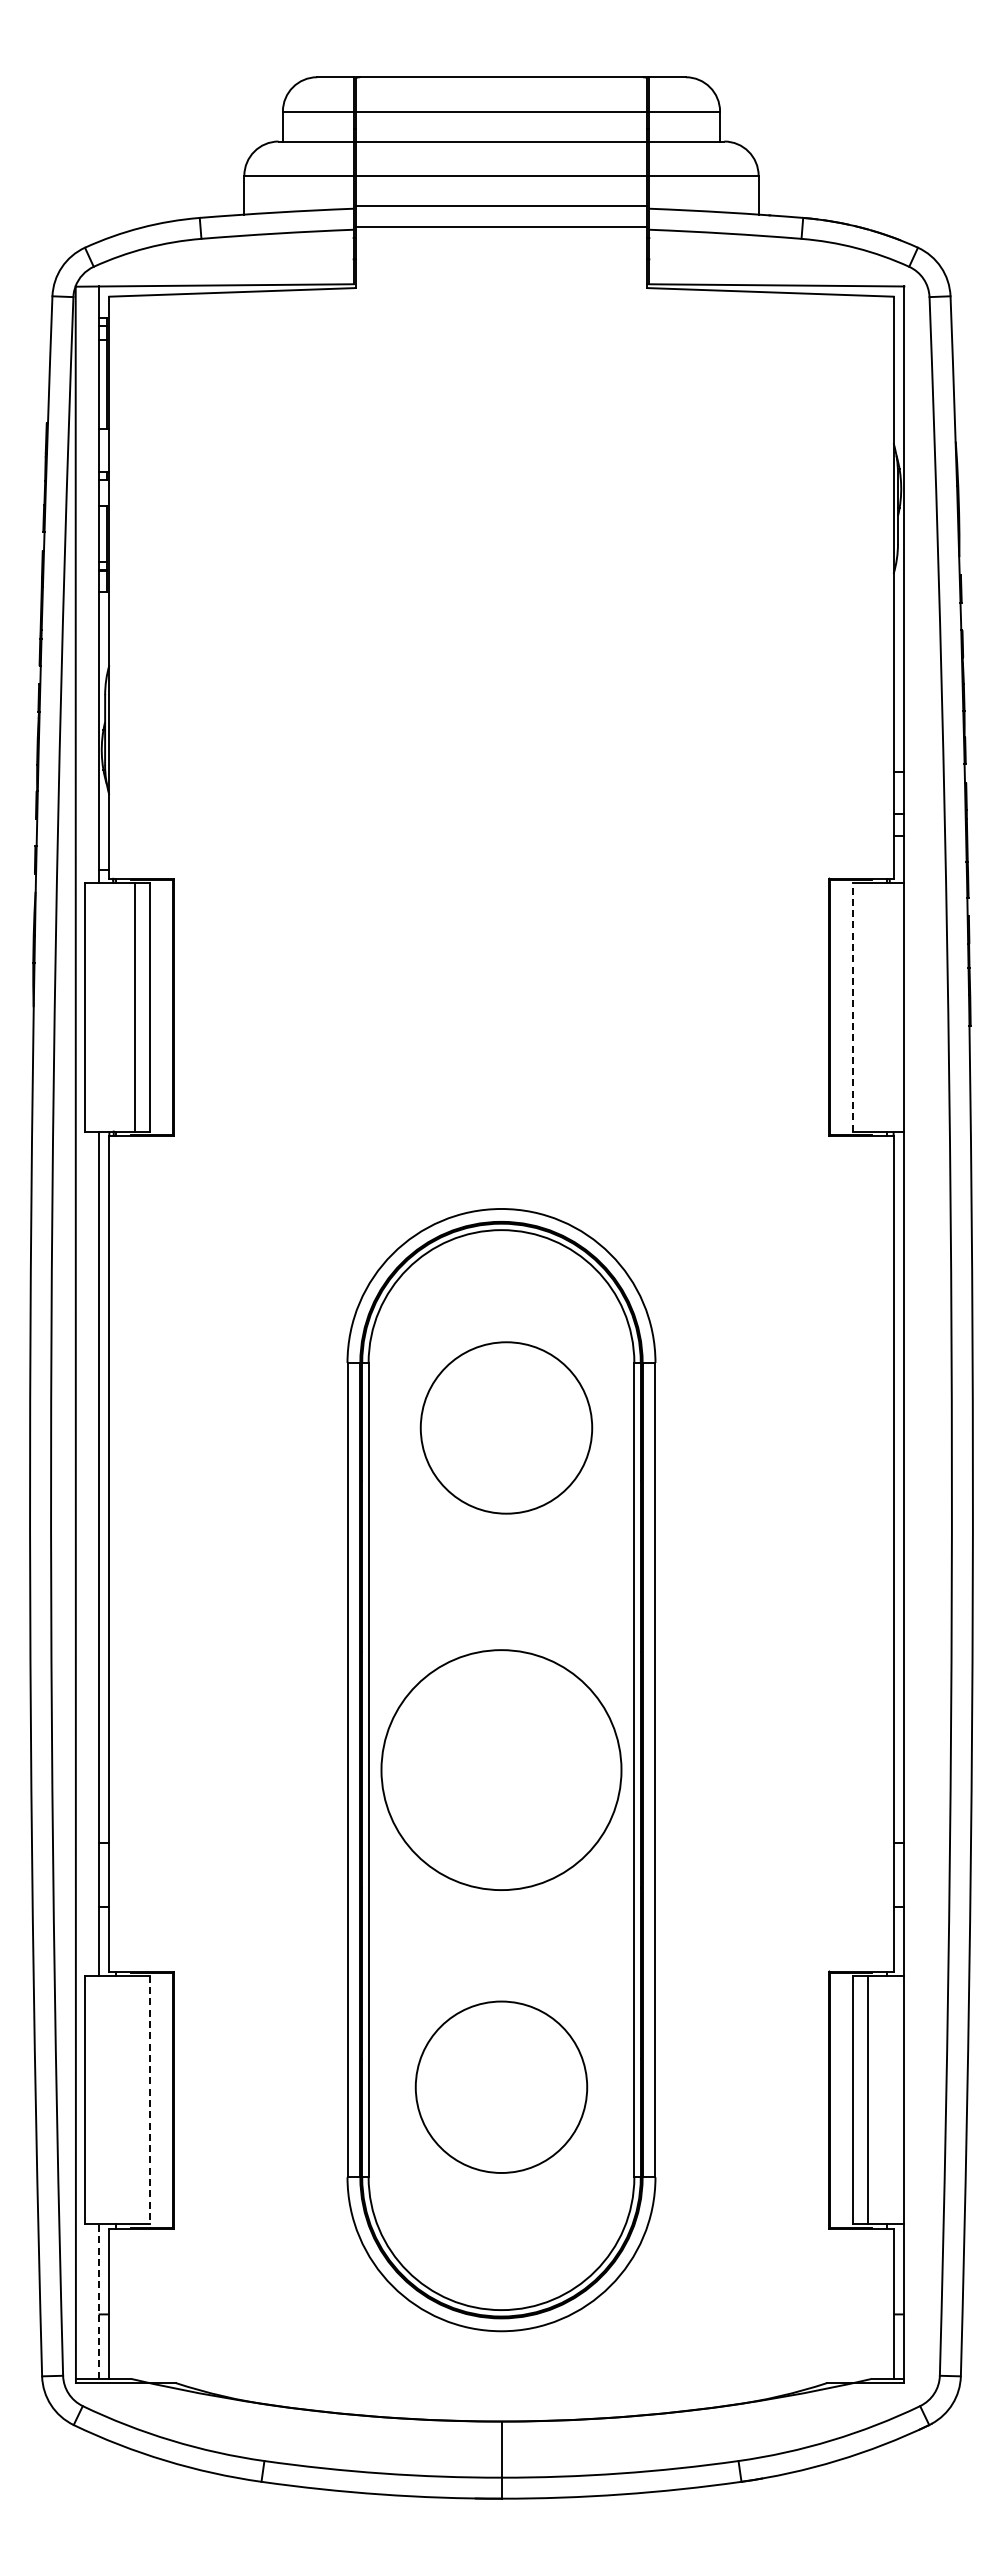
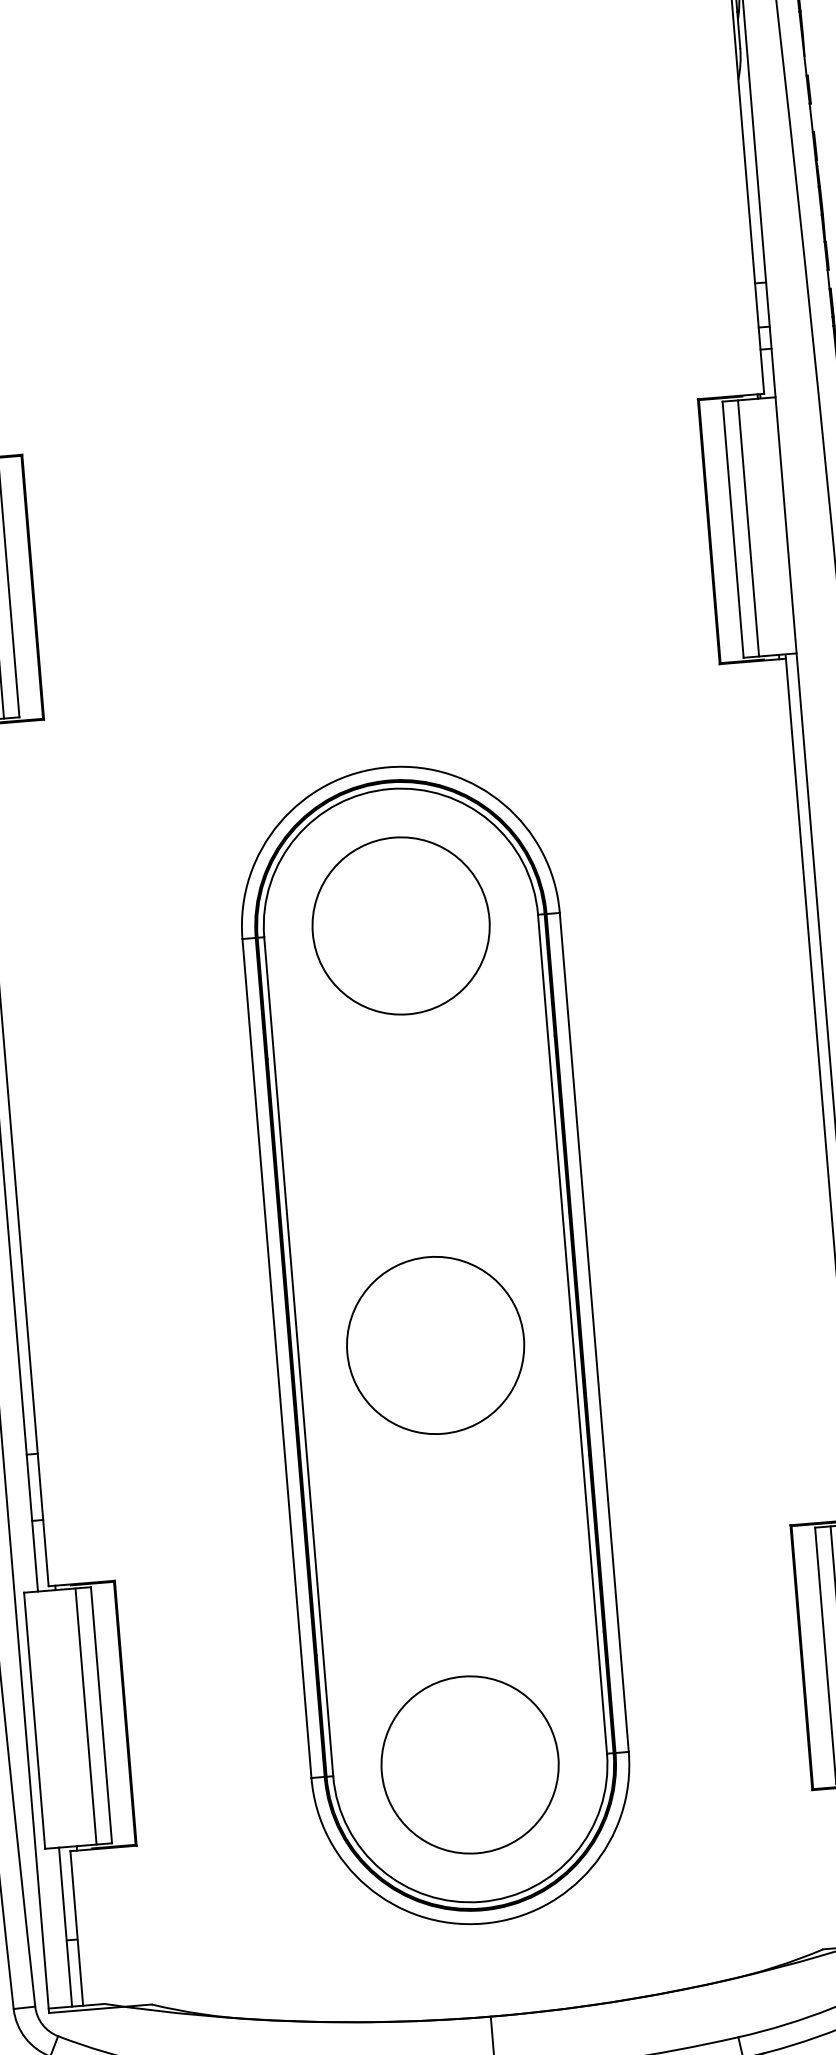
line: (852, 1006) -> (732, 528), dashed -> solid
line: (867, 1006) -> (748, 527), added
circle: (506, 1427) -> (401, 925), moved
circle: (501, 1769) -> (435, 1344), size x0.71
circle: (501, 2086) -> (470, 1764), moved
line: (135, 2099) -> (86, 1715), added
line: (150, 2100) -> (101, 1715), dashed -> solid
line: (98, 2301) -> (65, 1927), dashed -> solid

